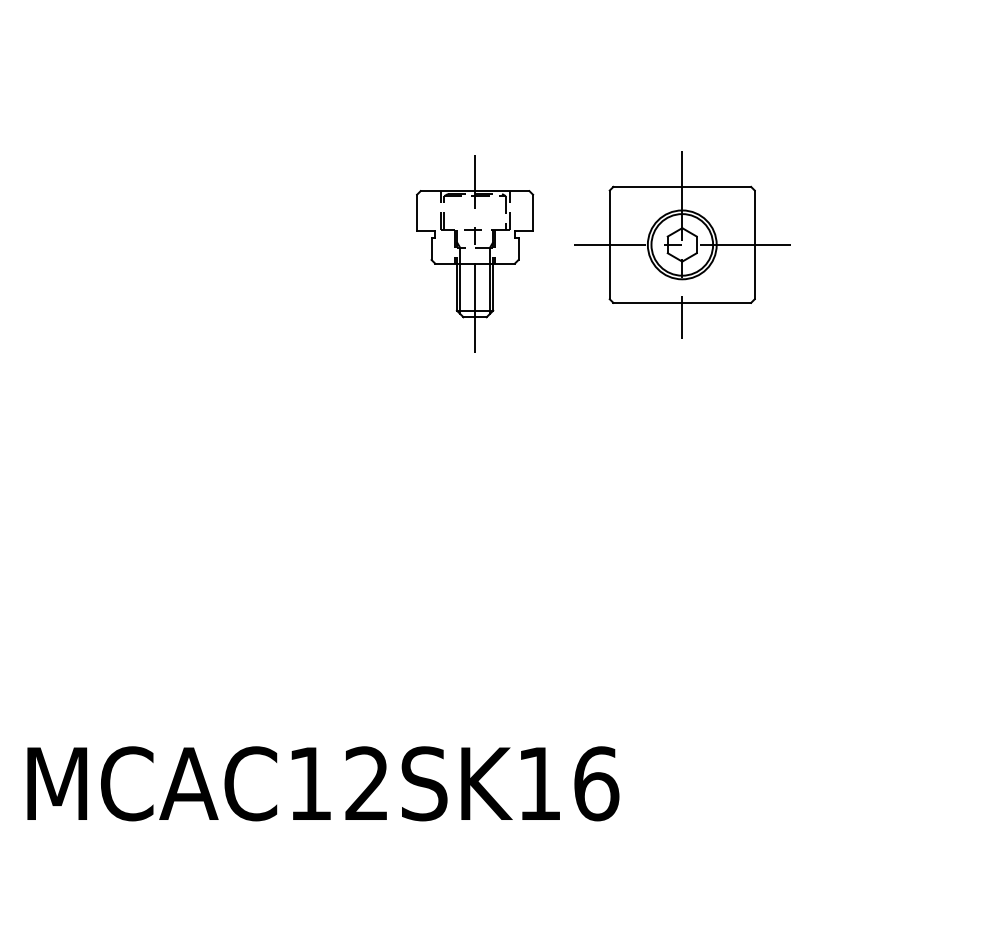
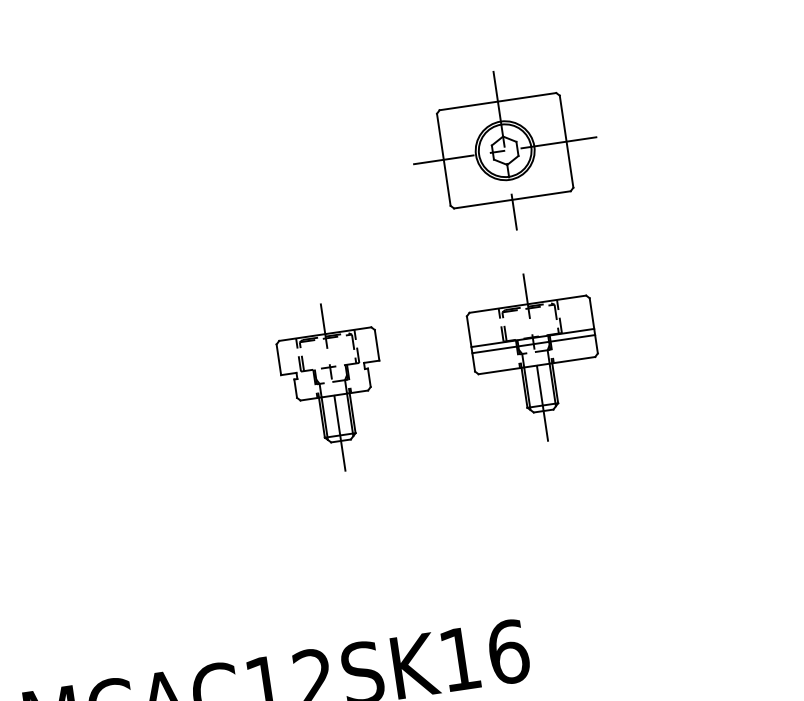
part: (682, 244) -> (505, 150), moved
part: (475, 253) -> (333, 386), moved
part: (677, 447) -> (534, 357), added

